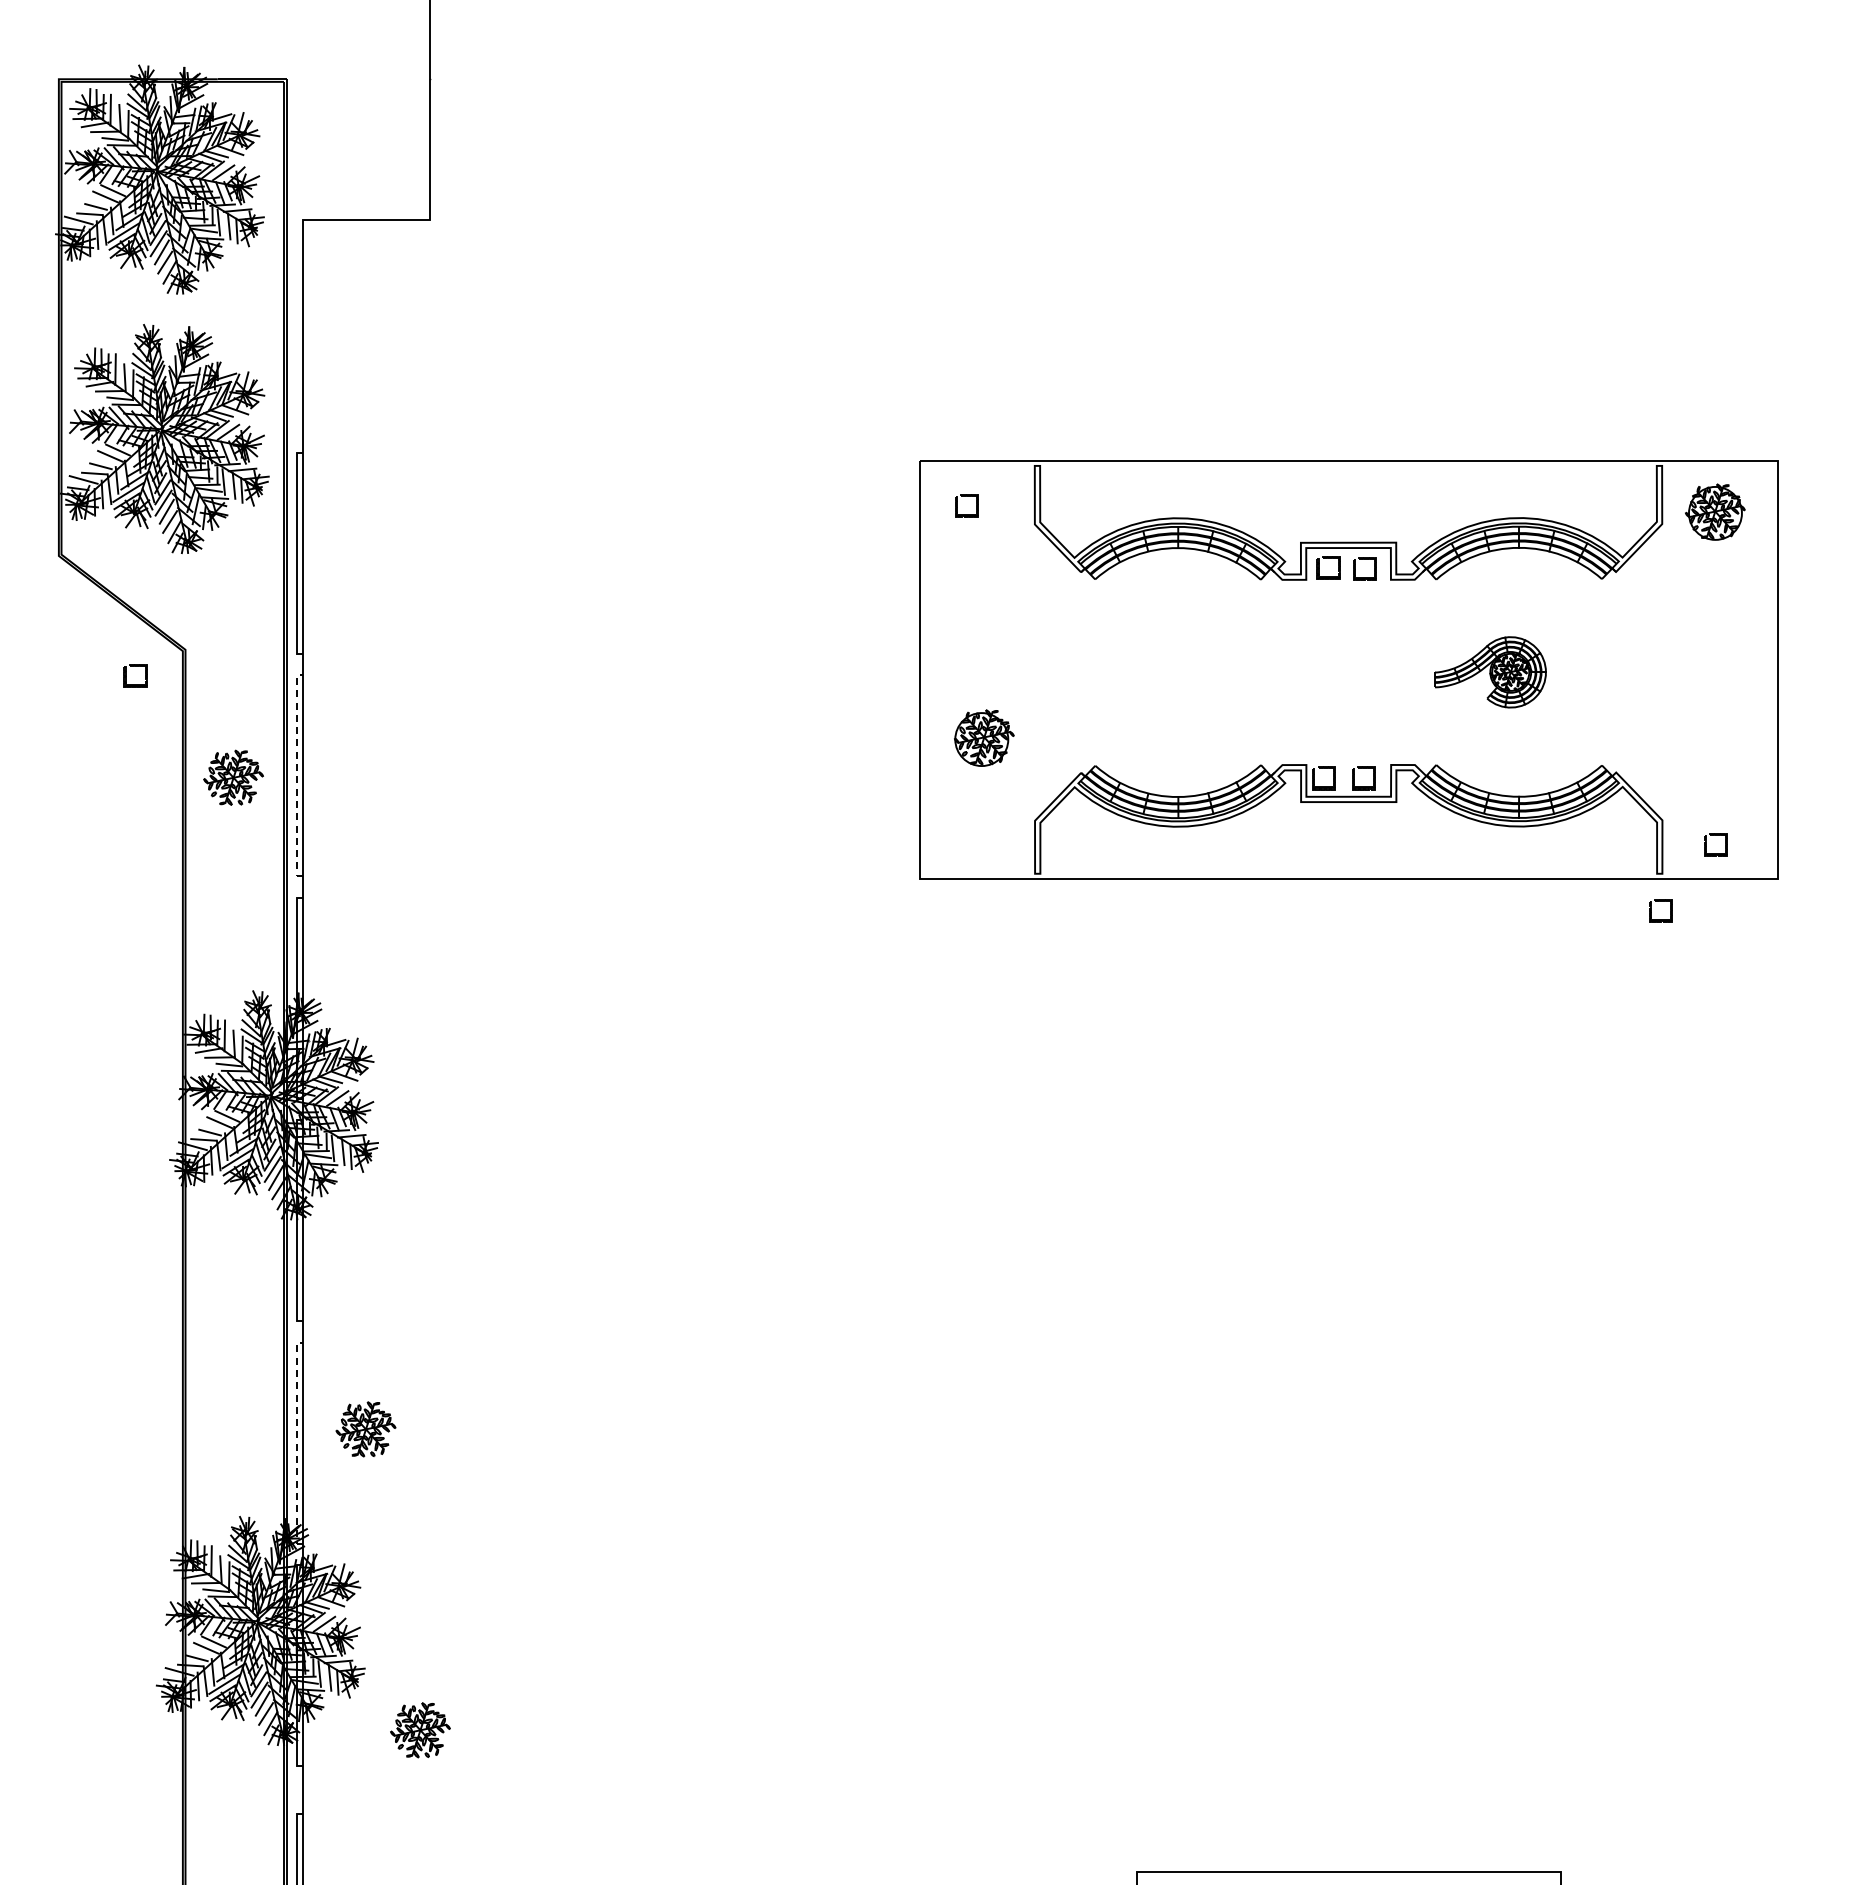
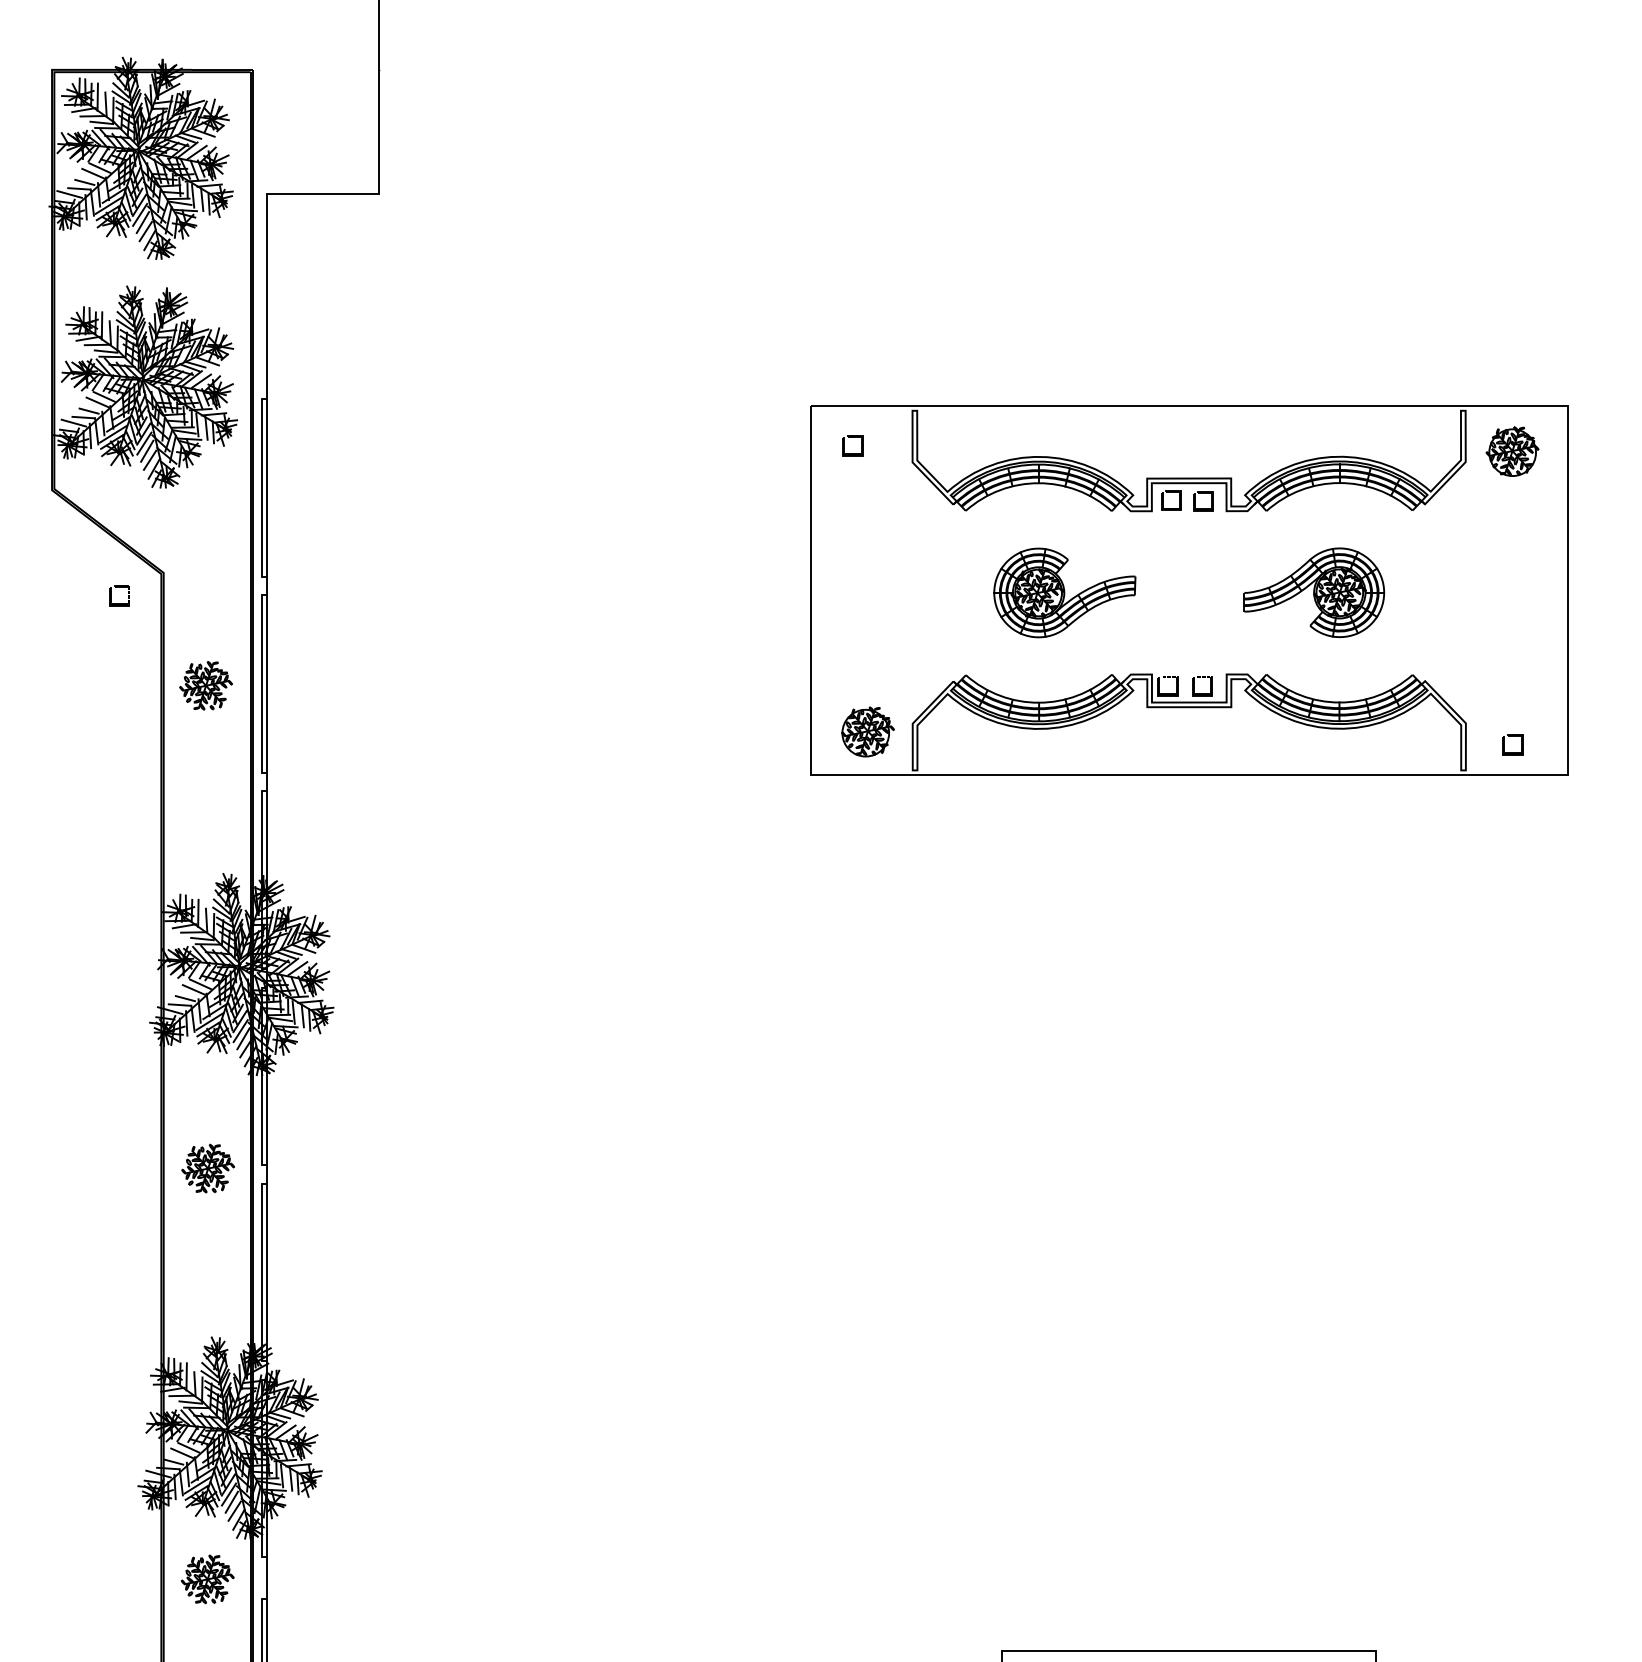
part: (1207, 672) -> (1064, 592), added
part: (1490, 672) -> (1314, 592), size x1.43
part: (984, 737) -> (868, 731), moved
line: (297, 775) -> (262, 683), dashed -> solid
part: (1660, 901) -> (1464, 794), removed
part: (365, 1429) -> (207, 1168), moved
line: (297, 1443) -> (262, 1272), dashed -> solid
part: (420, 1730) -> (207, 1579), moved

